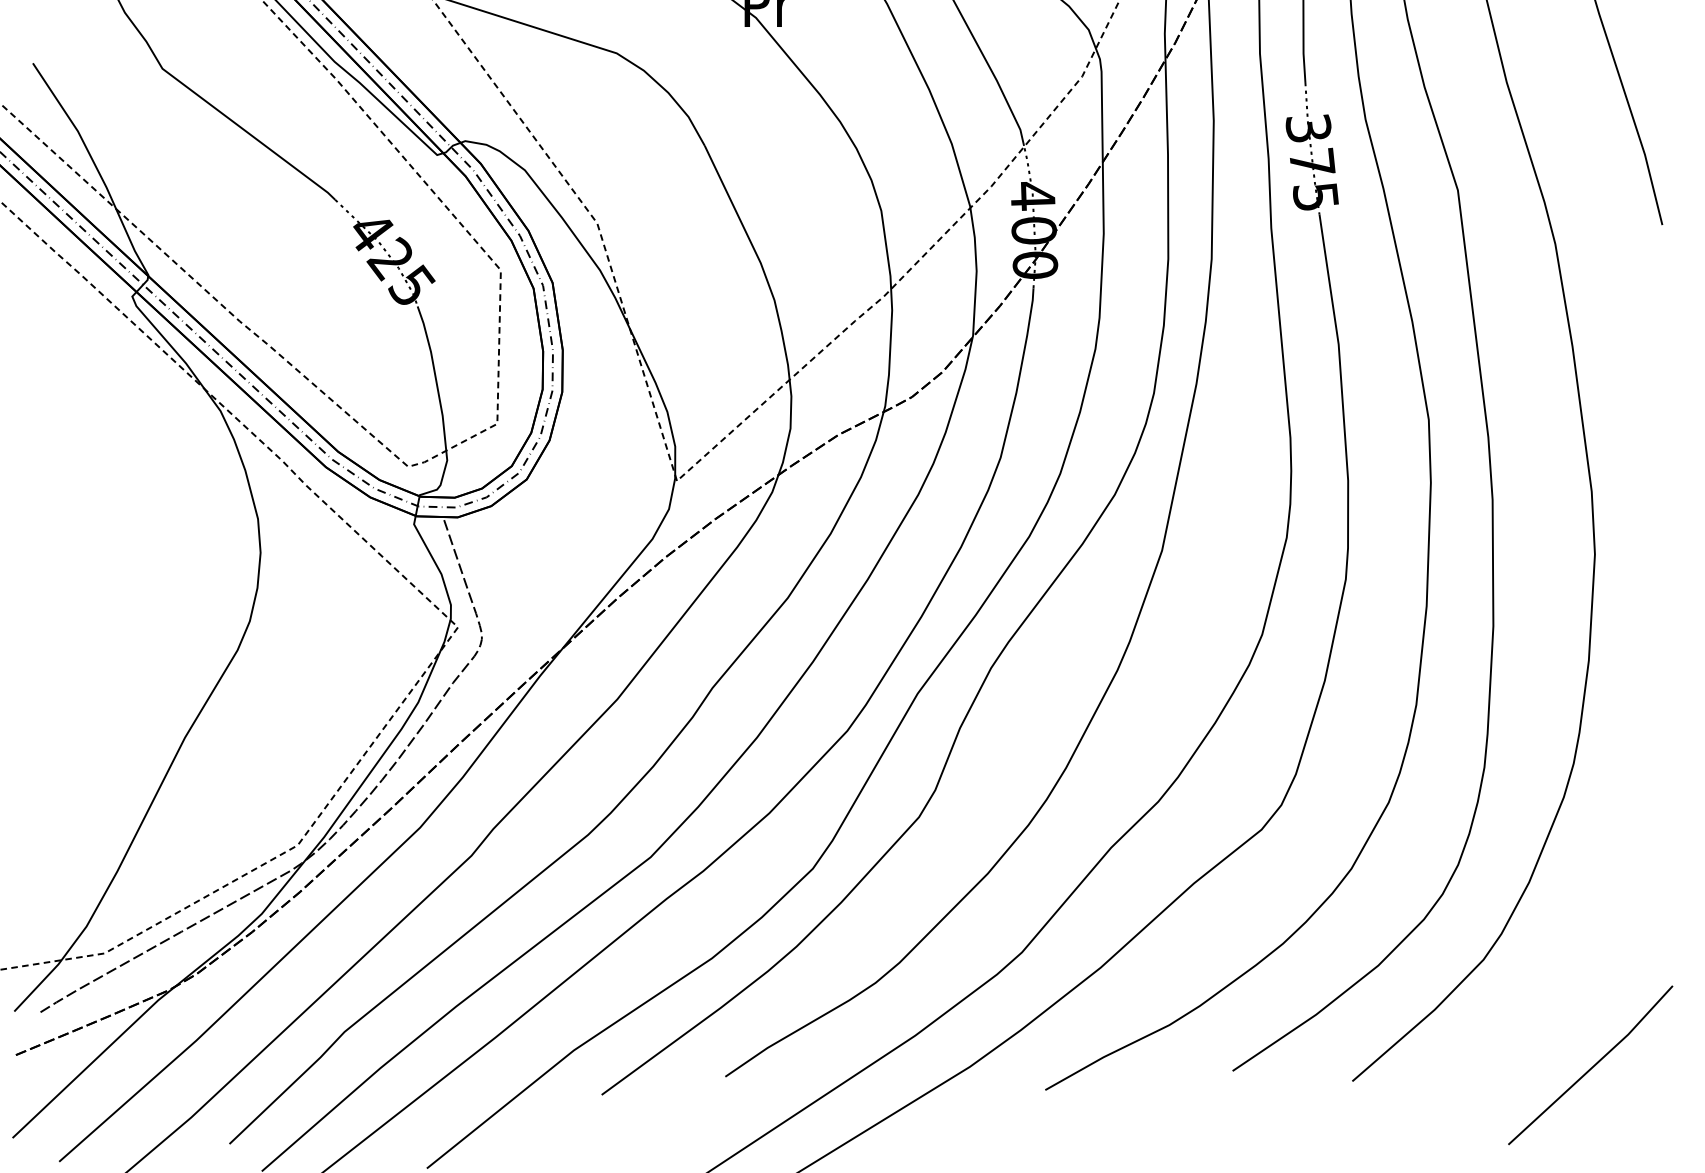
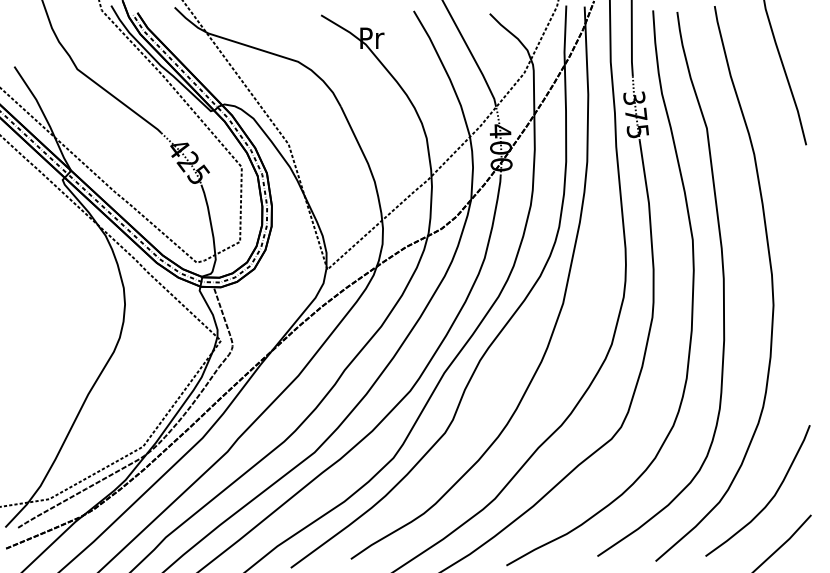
curve: (1584, 958) -> (768, 501), added

